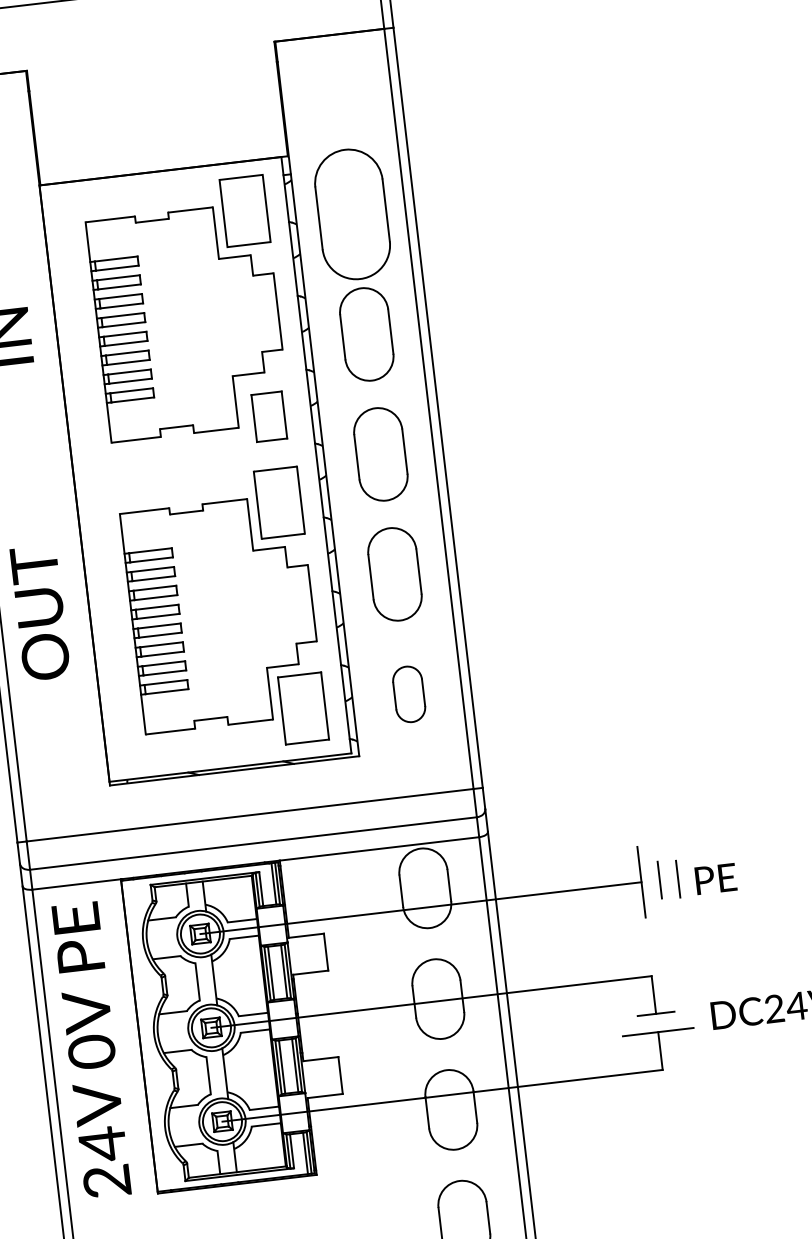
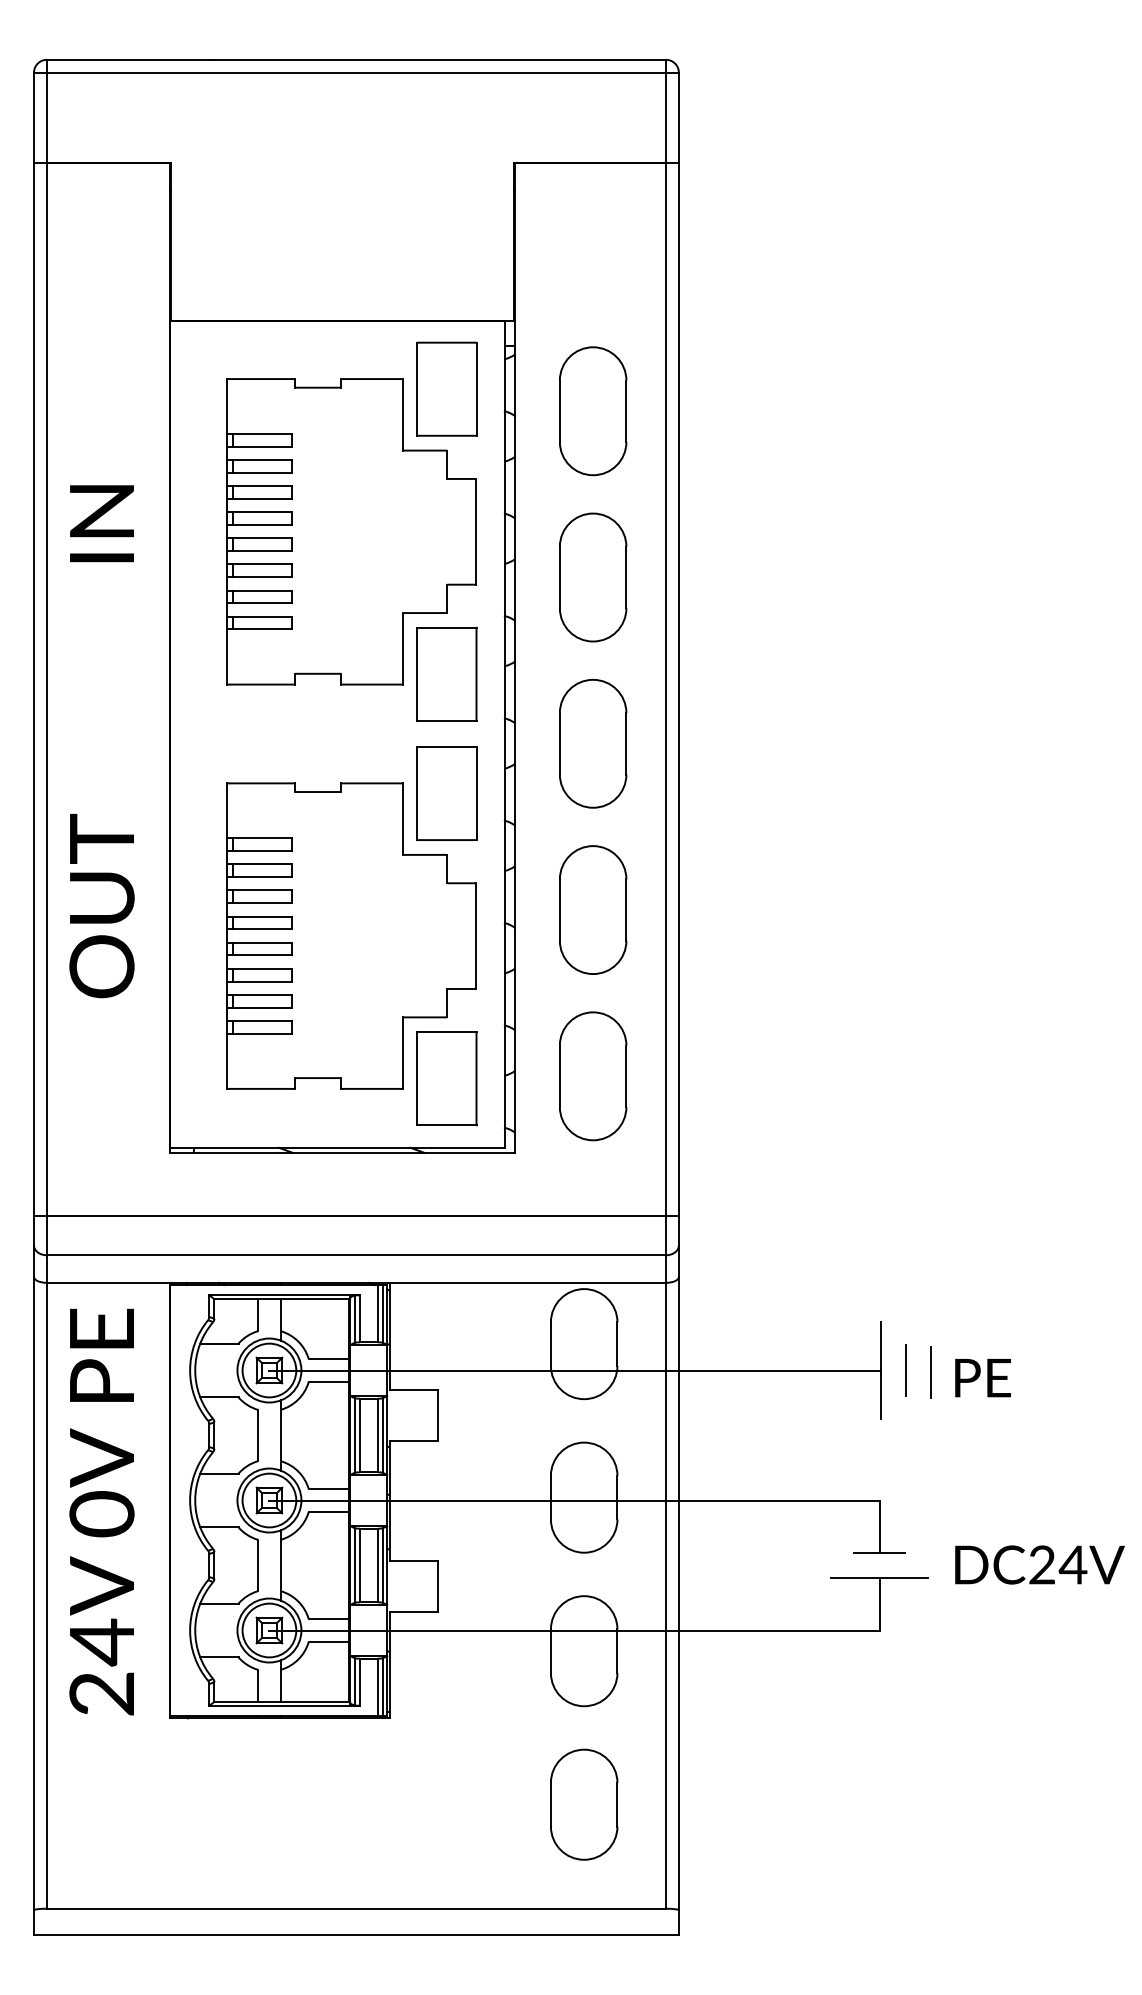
part: (352, 214) -> (593, 411), size x0.71
part: (269, 416) -> (446, 674), size x1.43
part: (409, 694) -> (593, 1076), size x1.67

